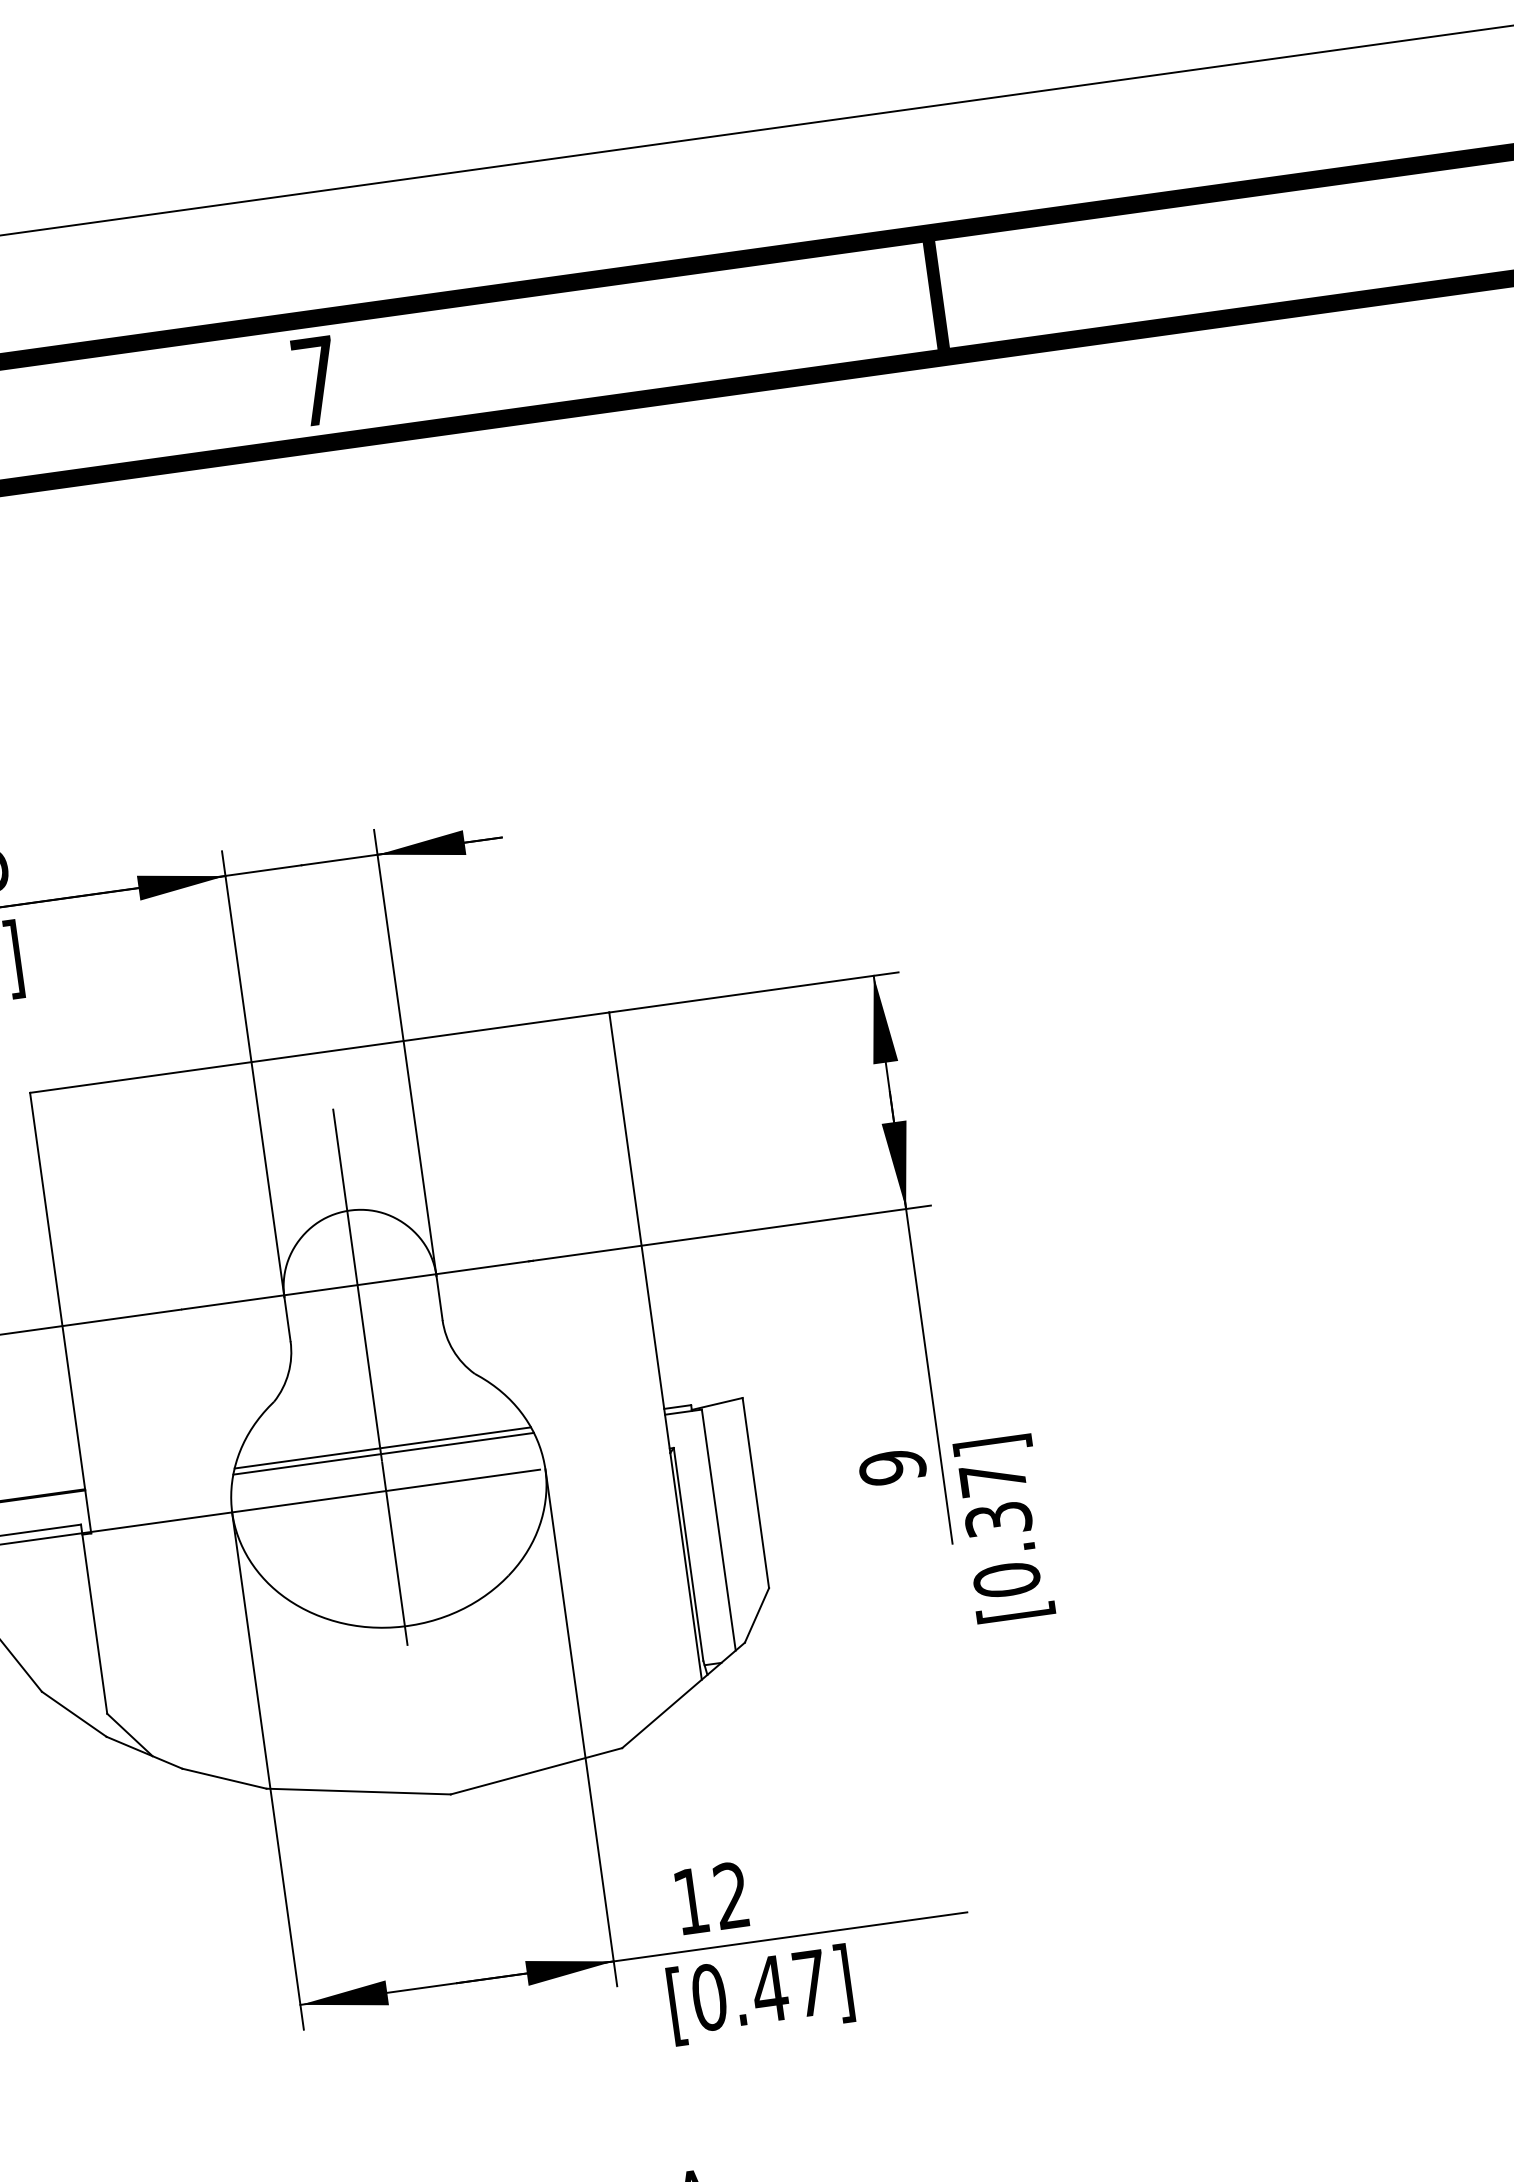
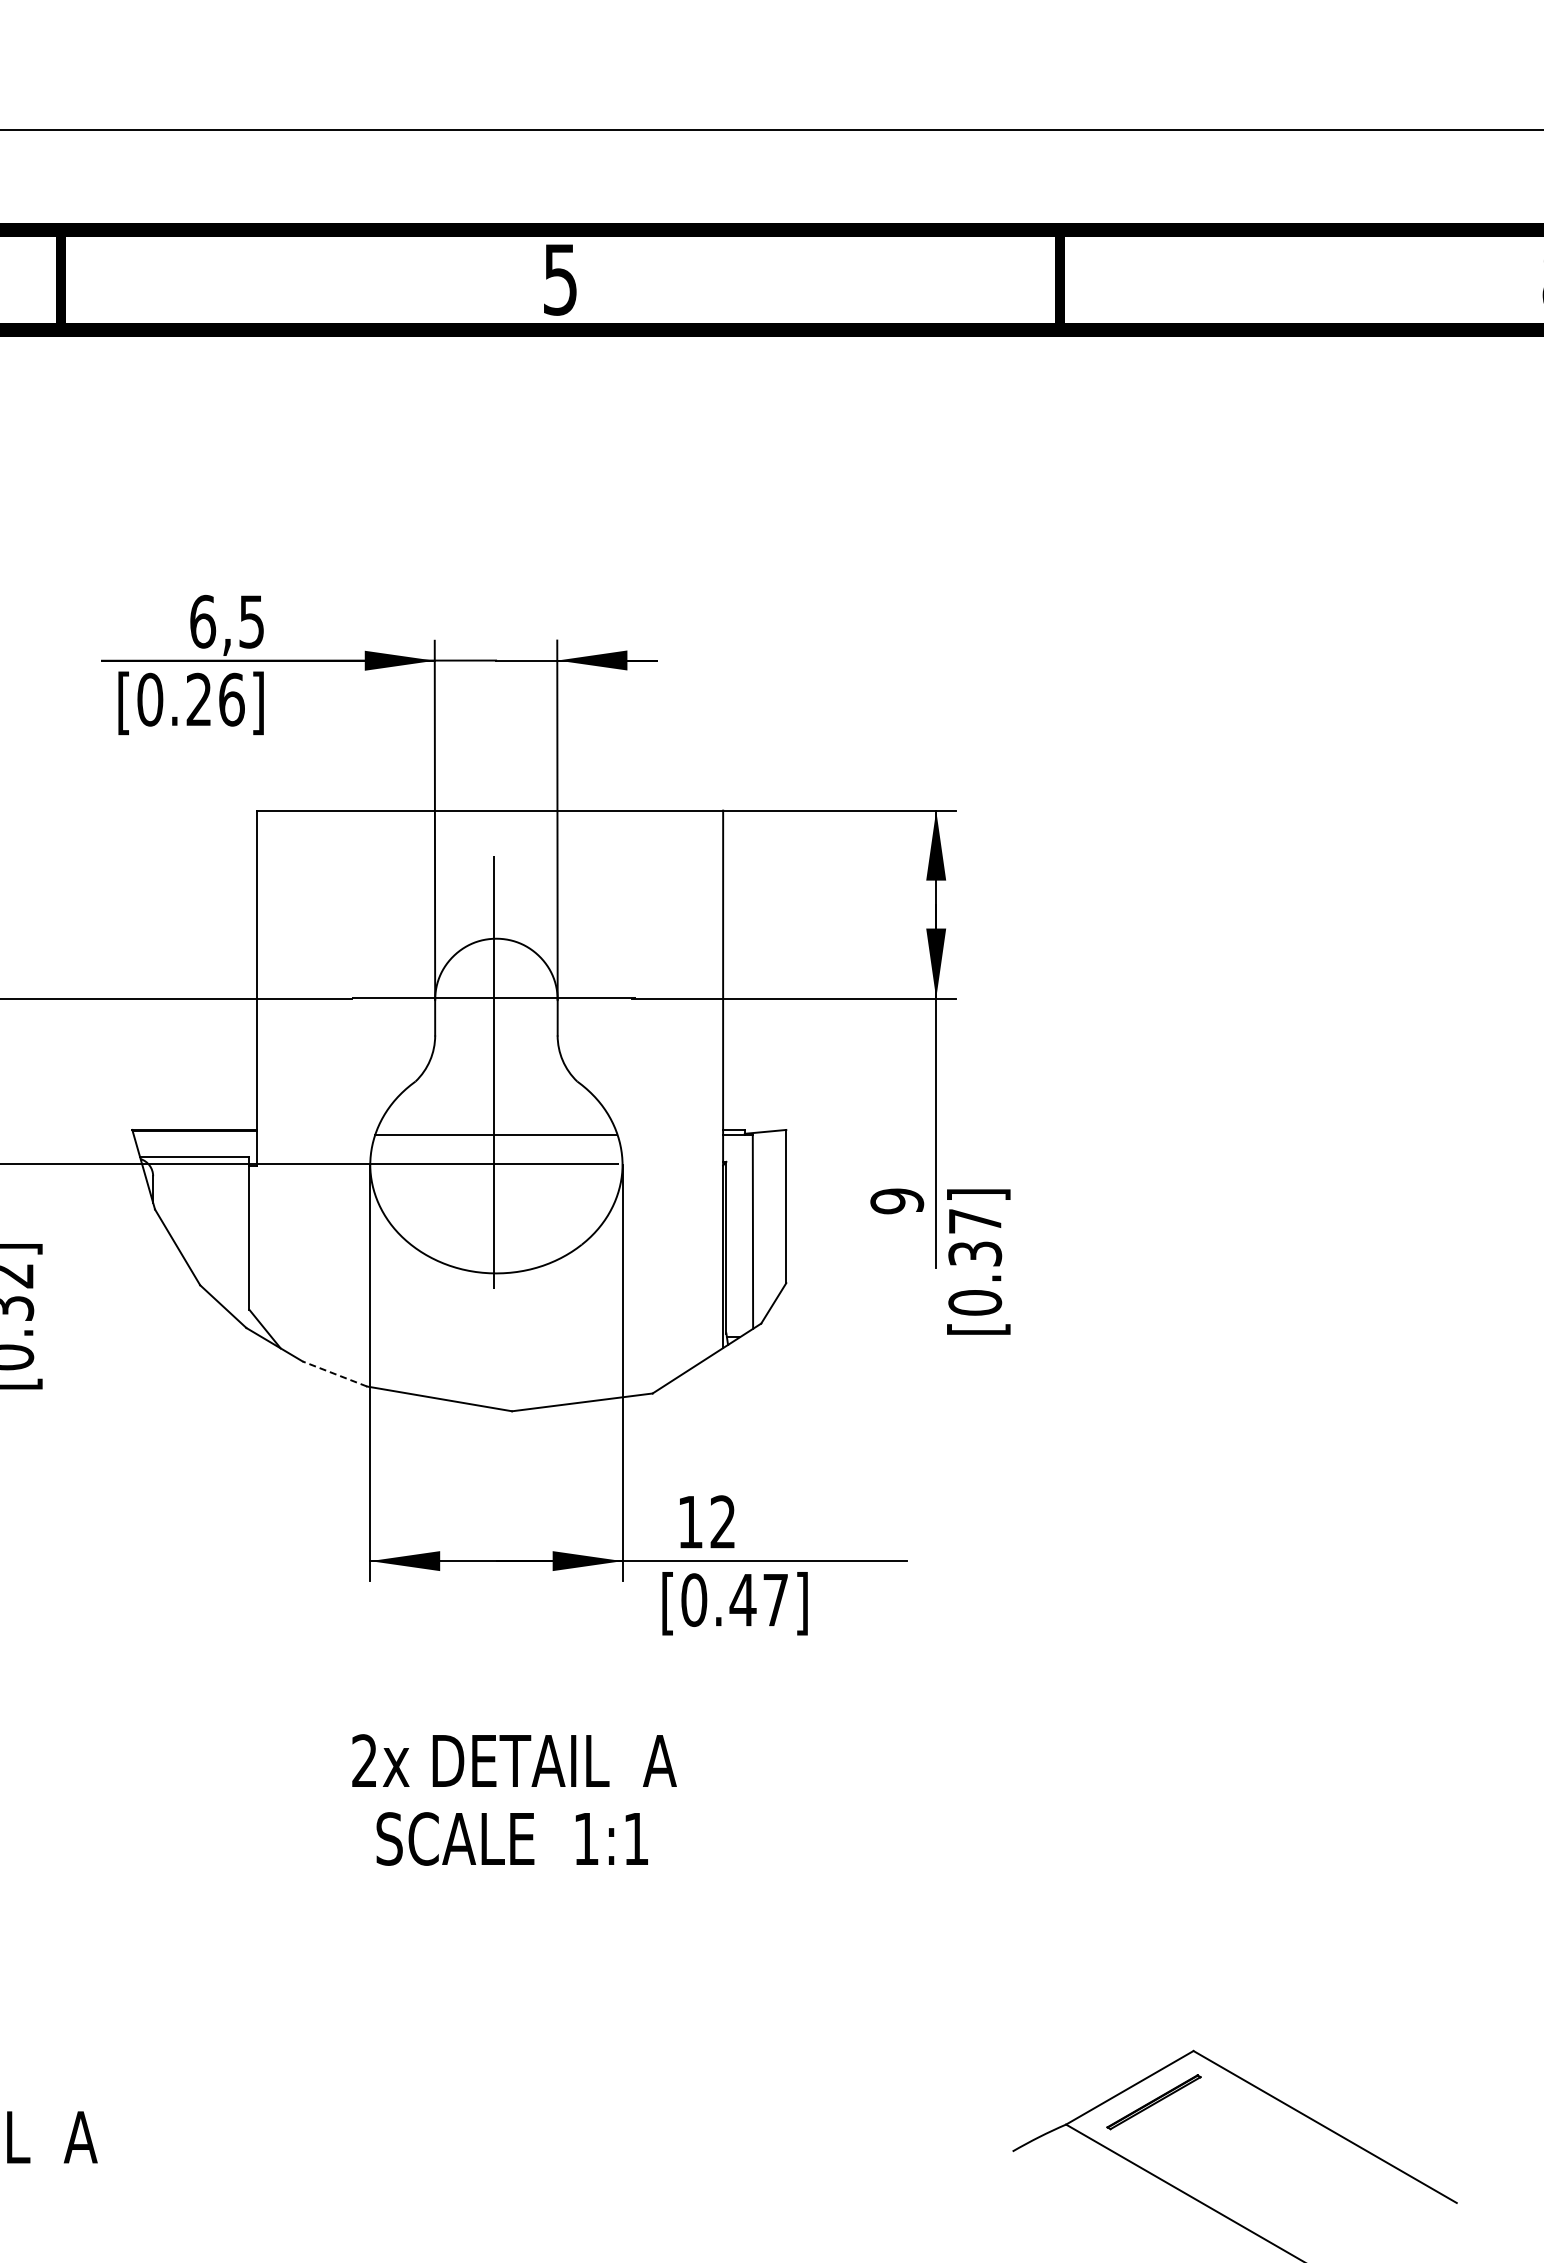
text: (315, 381) -> (560, 279), 7 -> 5
line: (382, 1447) -> (496, 1129), removed
line: (225, 1779) -> (335, 1374), solid -> dashed

